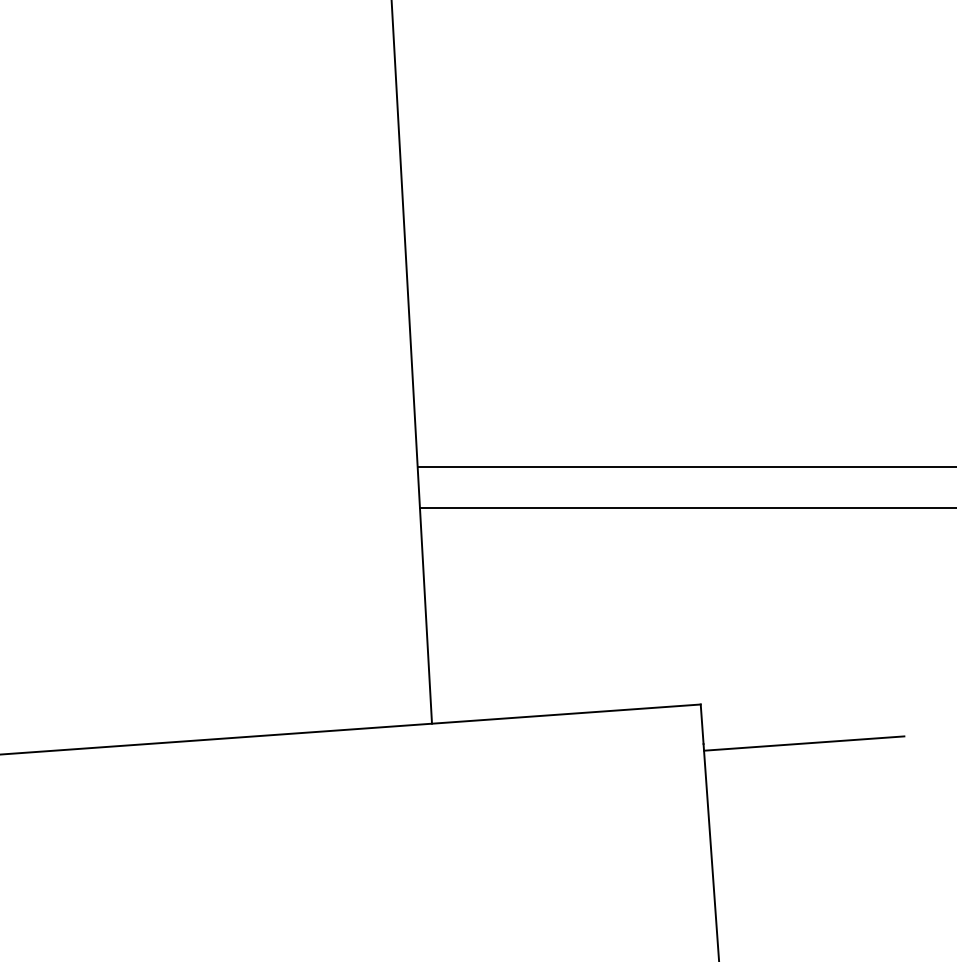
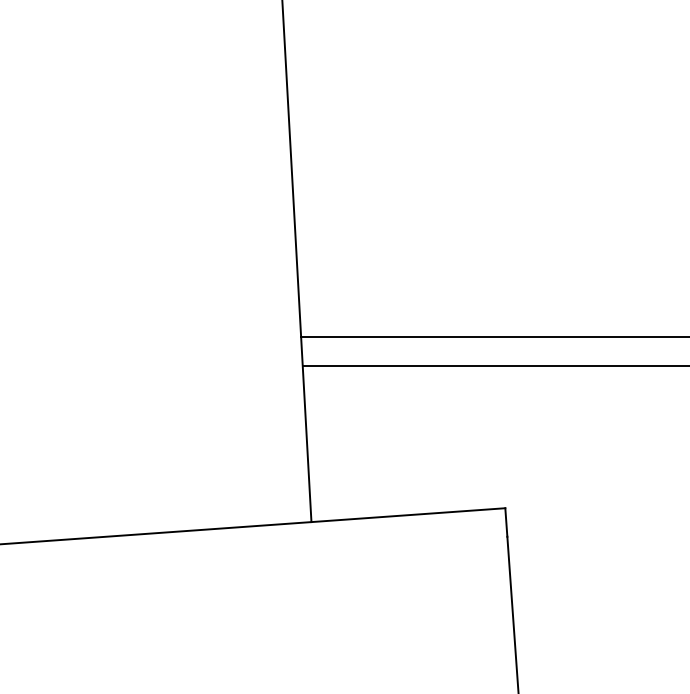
line: (804, 743) -> (580, 536), removed

